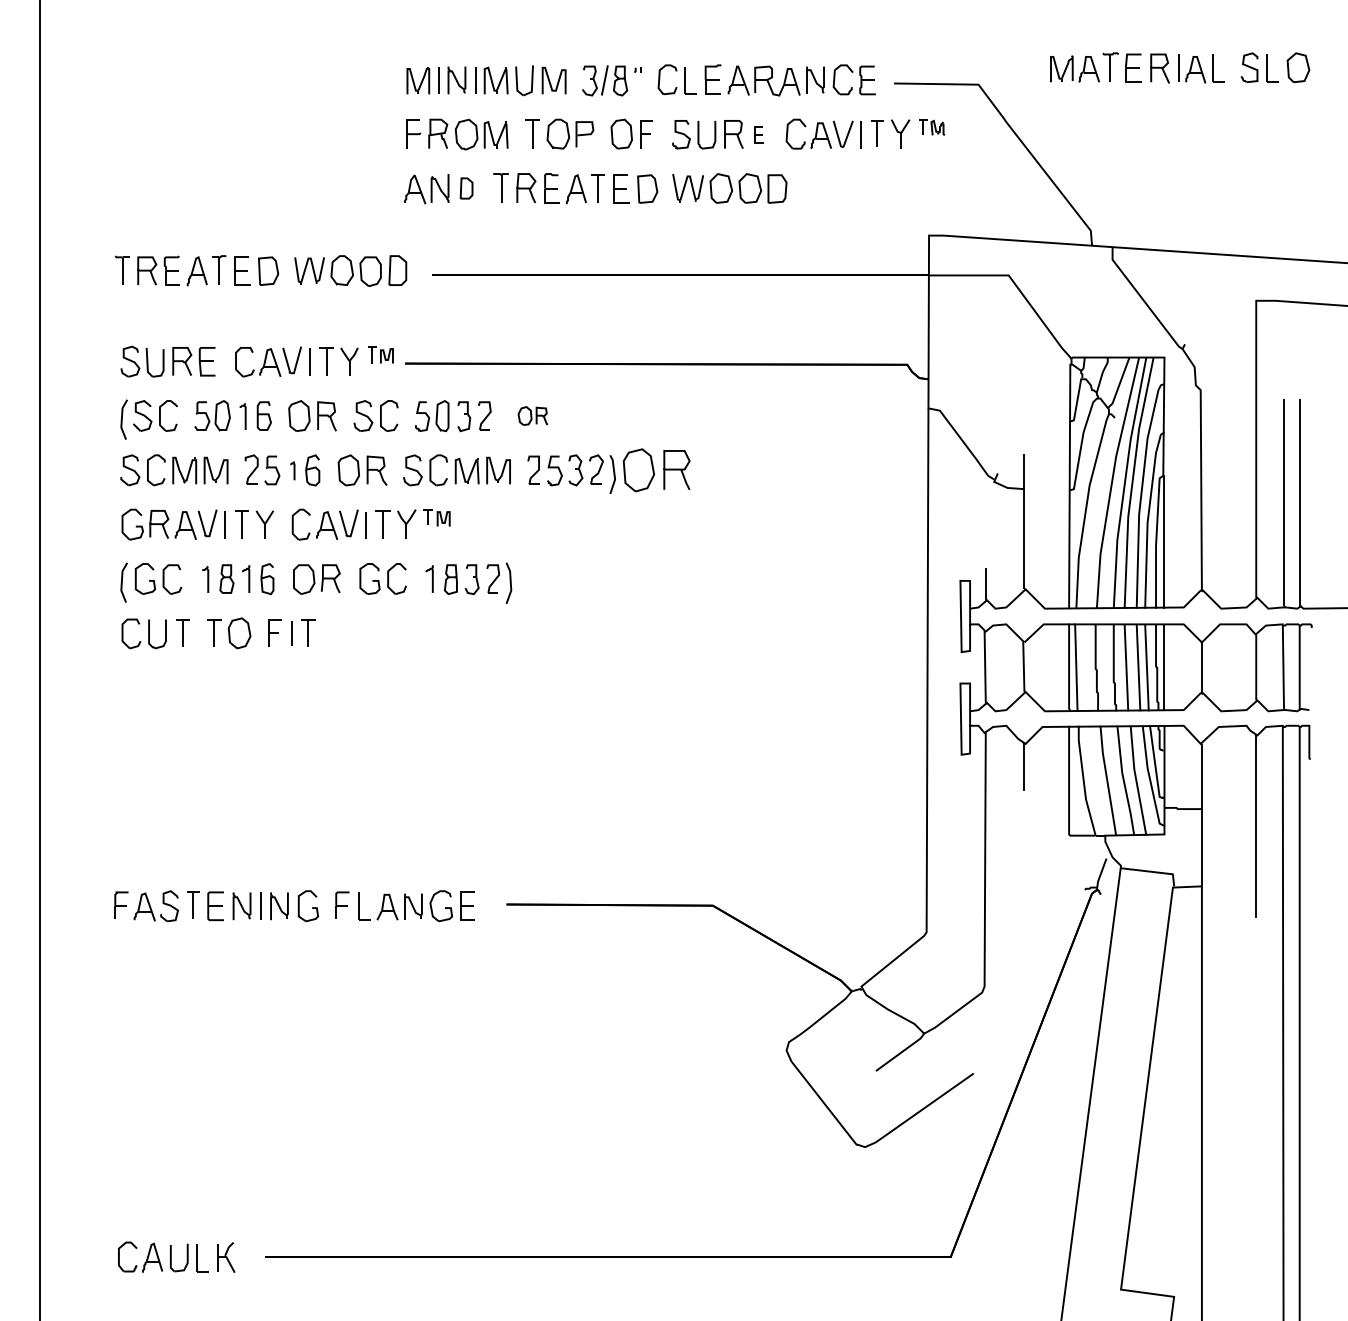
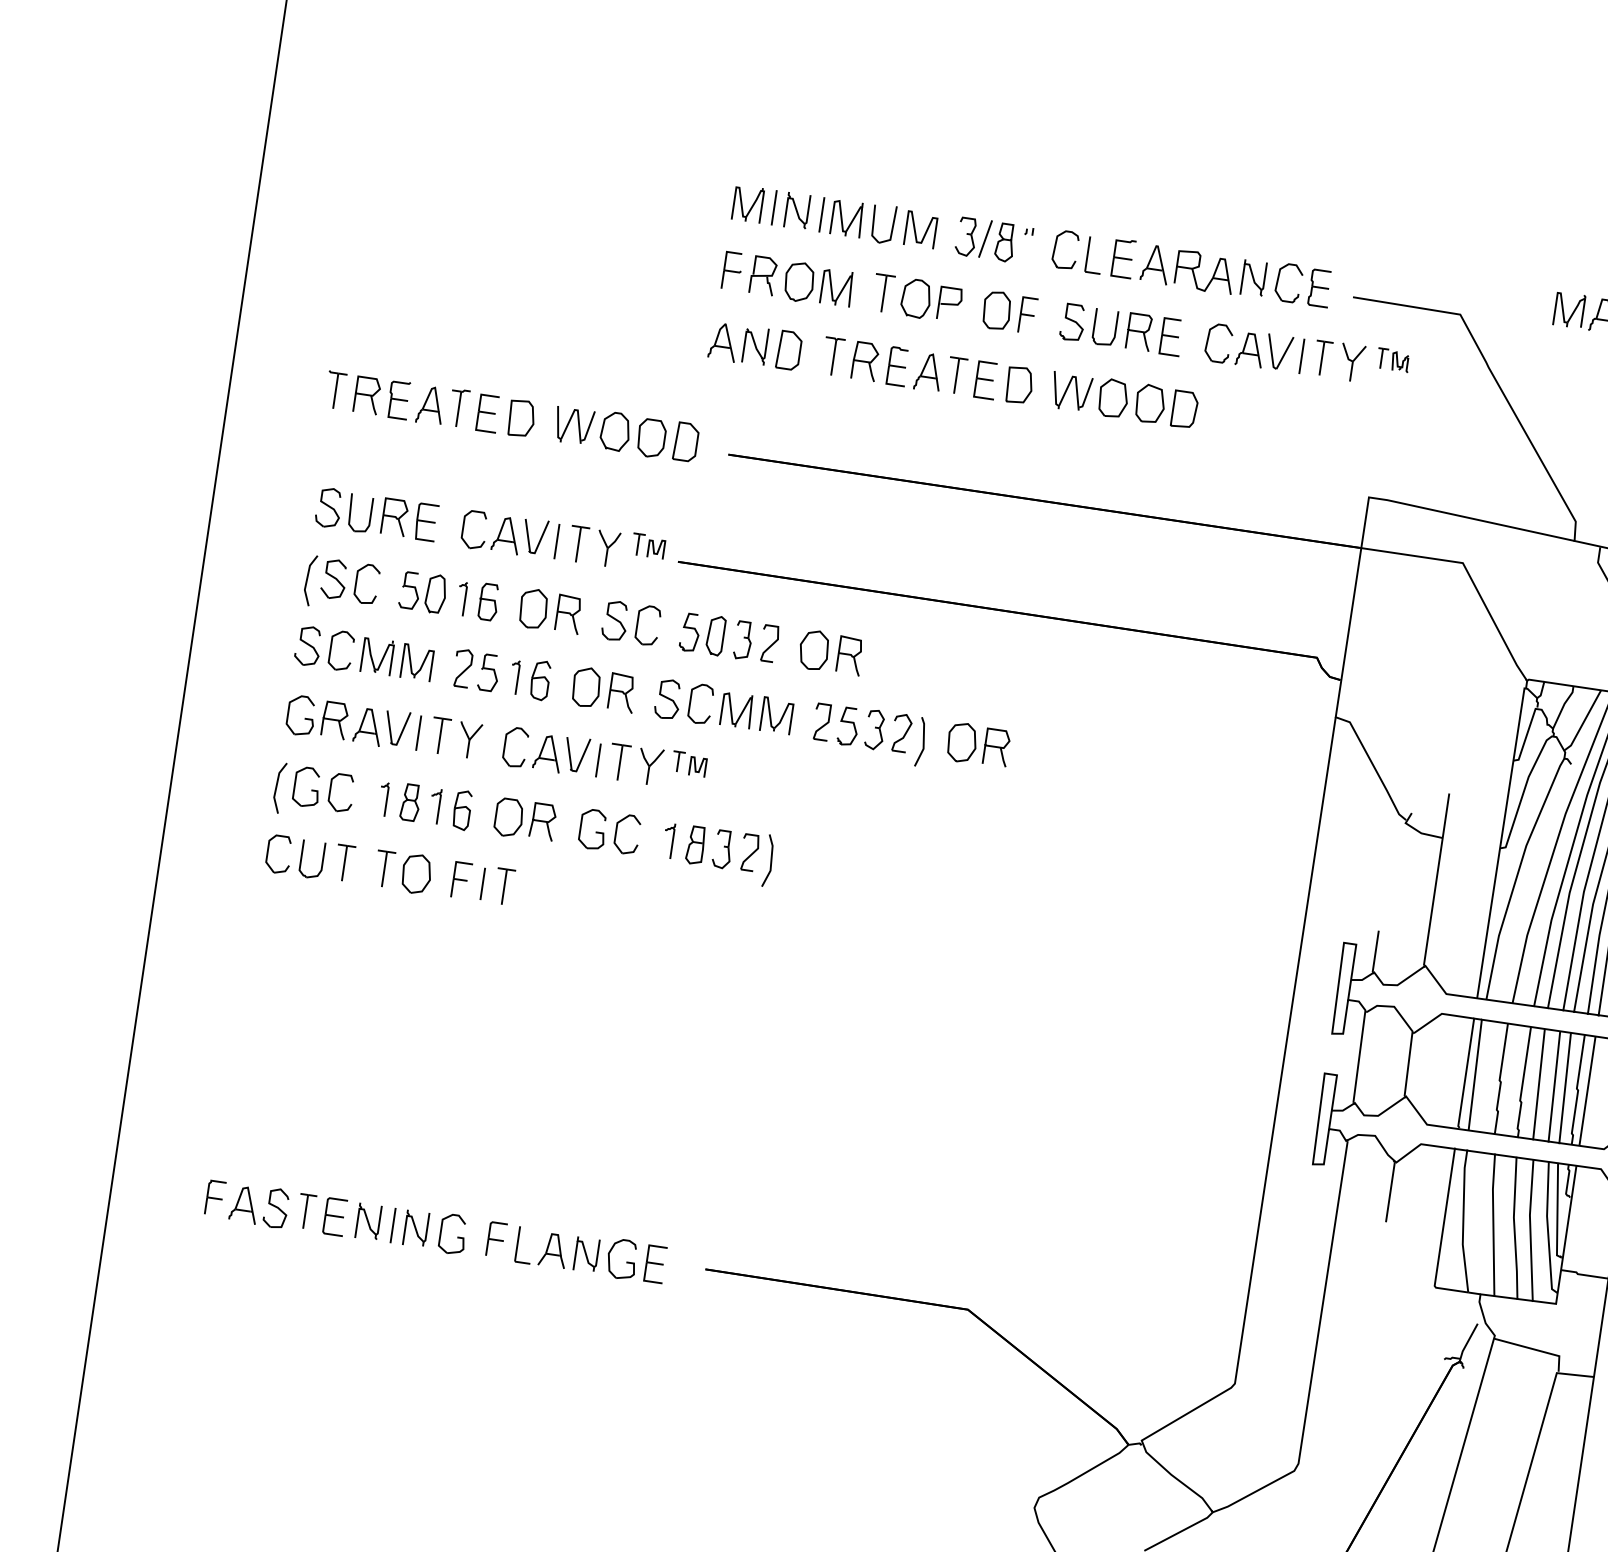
part: (758, 134) -> (1170, 336), size x1.67
part: (466, 188) -> (789, 350), size x1.43
part: (532, 415) -> (830, 651), size x1.67
part: (292, 470) -> (514, 676), size x1.43
part: (656, 470) -> (977, 745), size x0.71

